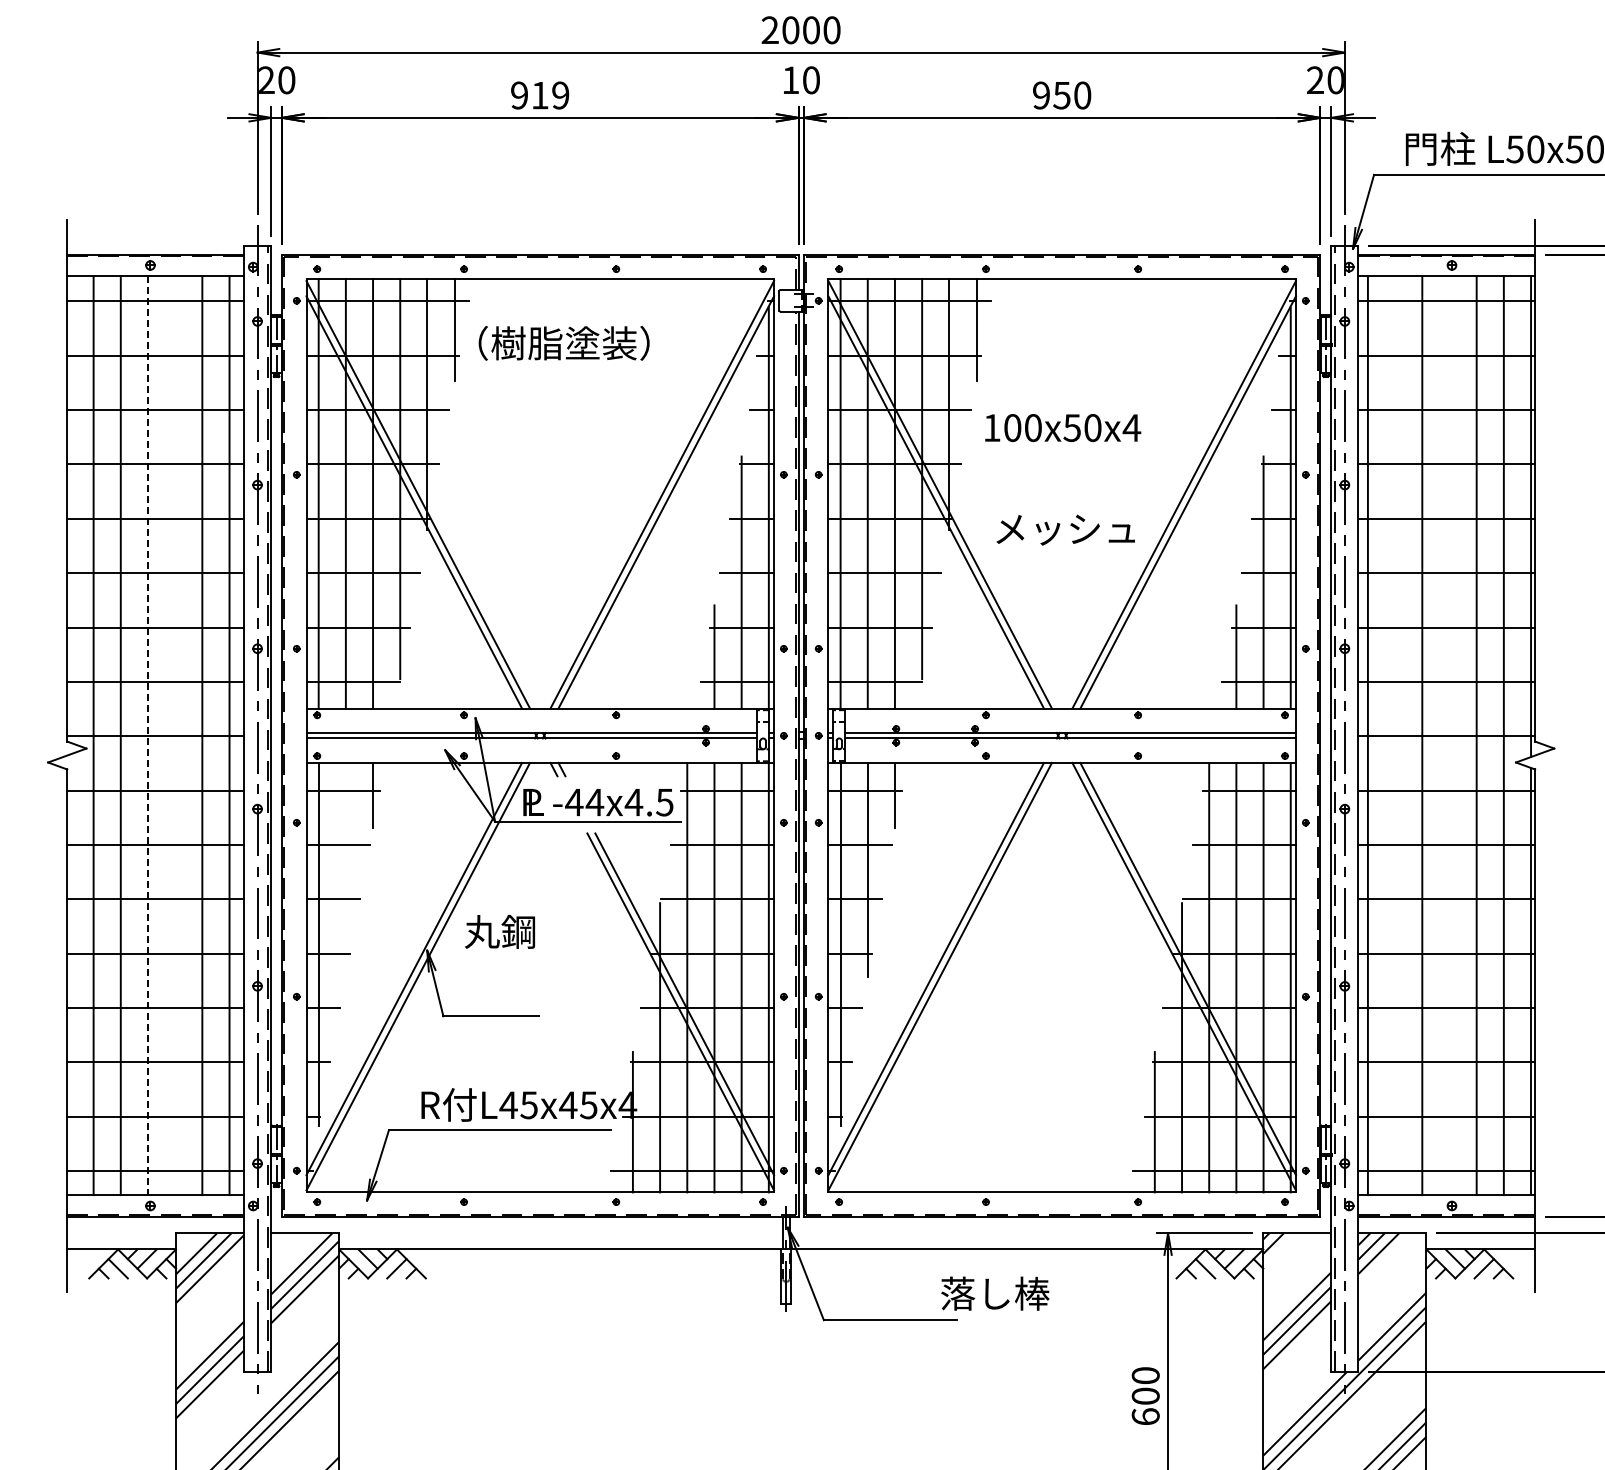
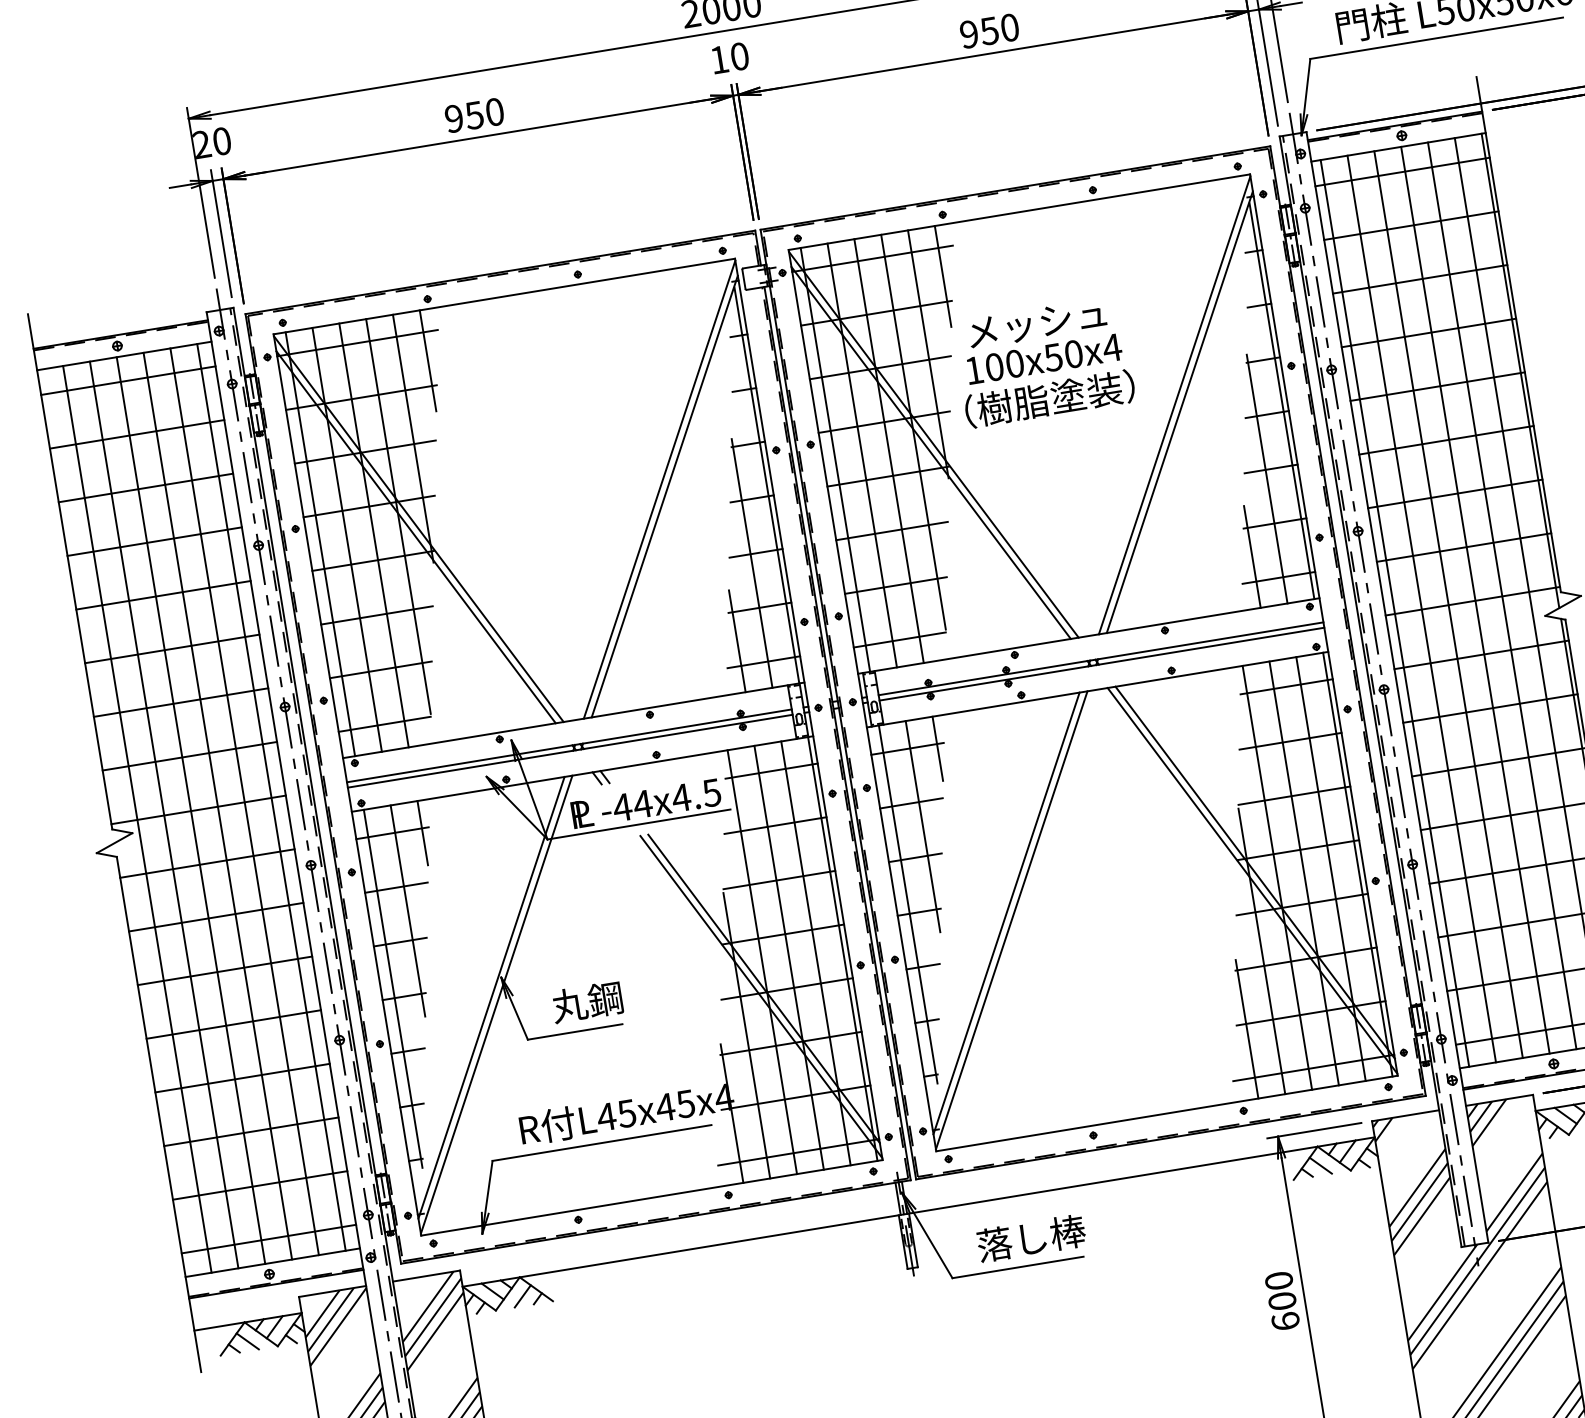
text: (550, 95) -> (484, 113), 919 -> 950
text: (563, 343) -> (1049, 399), moved
text: (1065, 529) -> (1036, 323), moved
line: (175, 735) -> (218, 805), added
line: (1395, 735) -> (1422, 608), added
line: (1449, 735) -> (1475, 600), added
line: (147, 736) -> (190, 811), dashed -> solid
line: (345, 869) -> (407, 910), added
text: (499, 931) -> (586, 1001), moved
text: (995, 1293) -> (1031, 1238), moved

